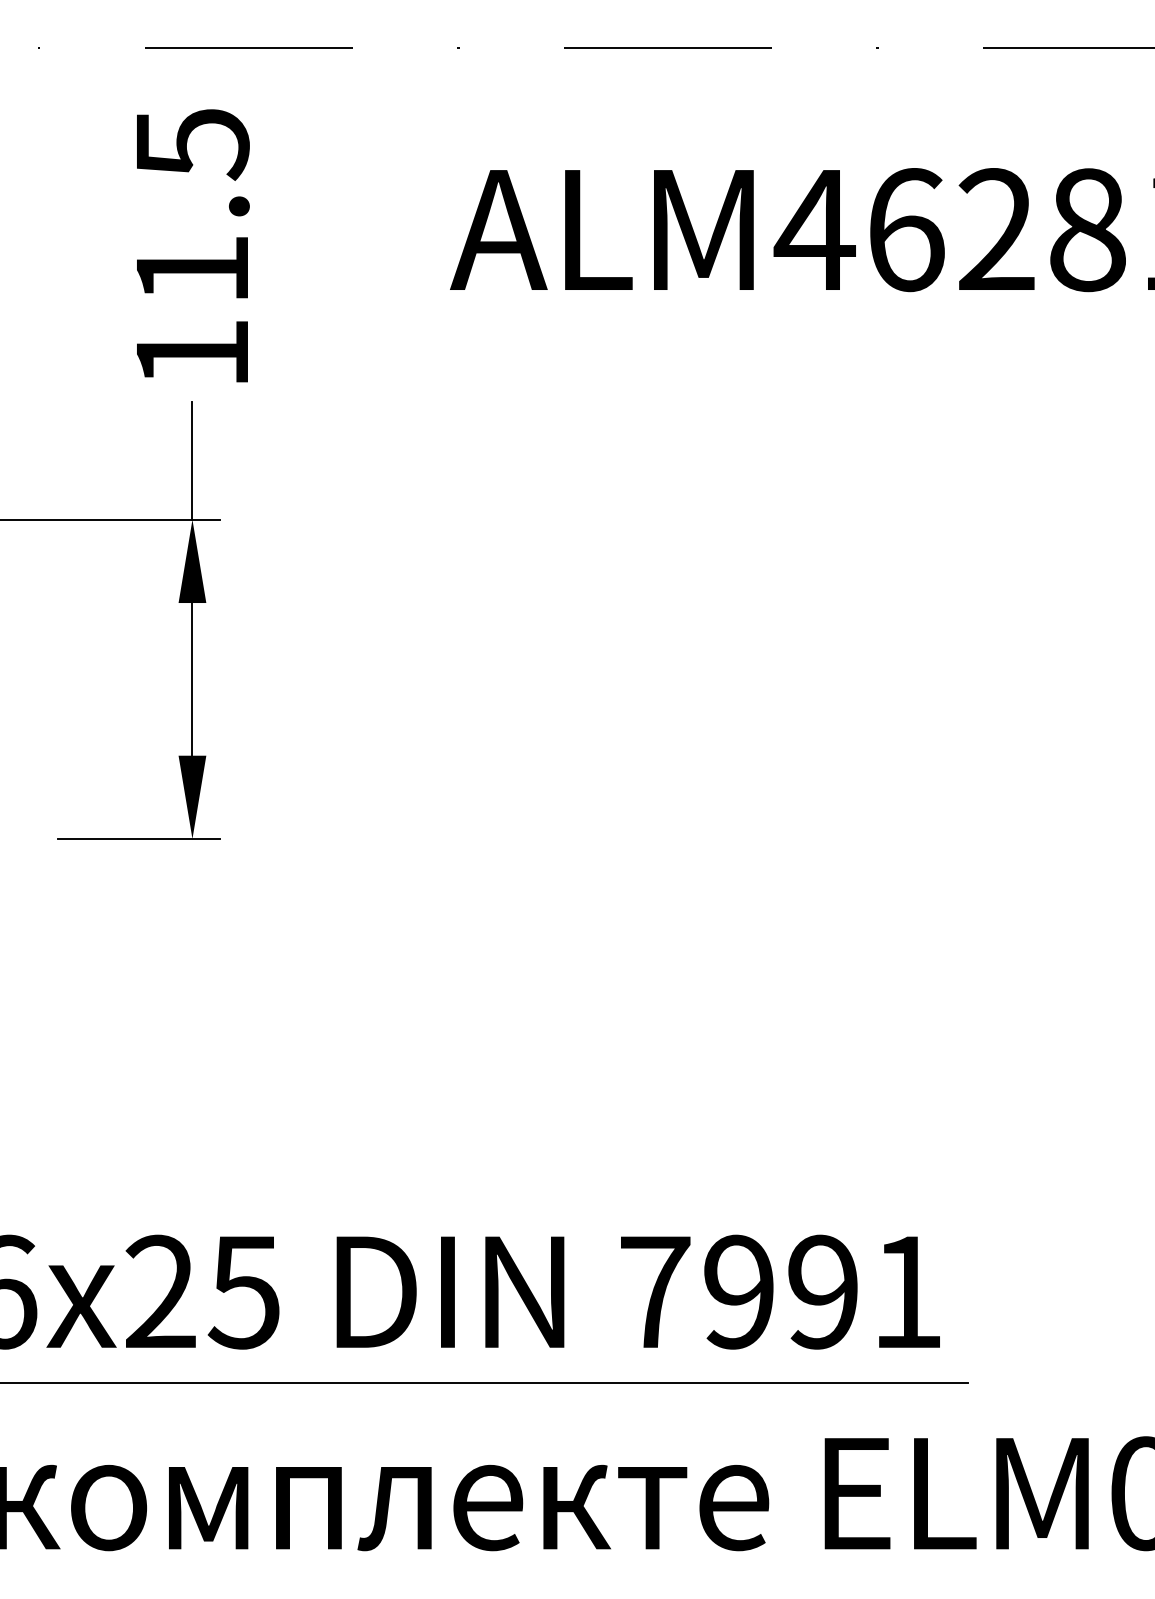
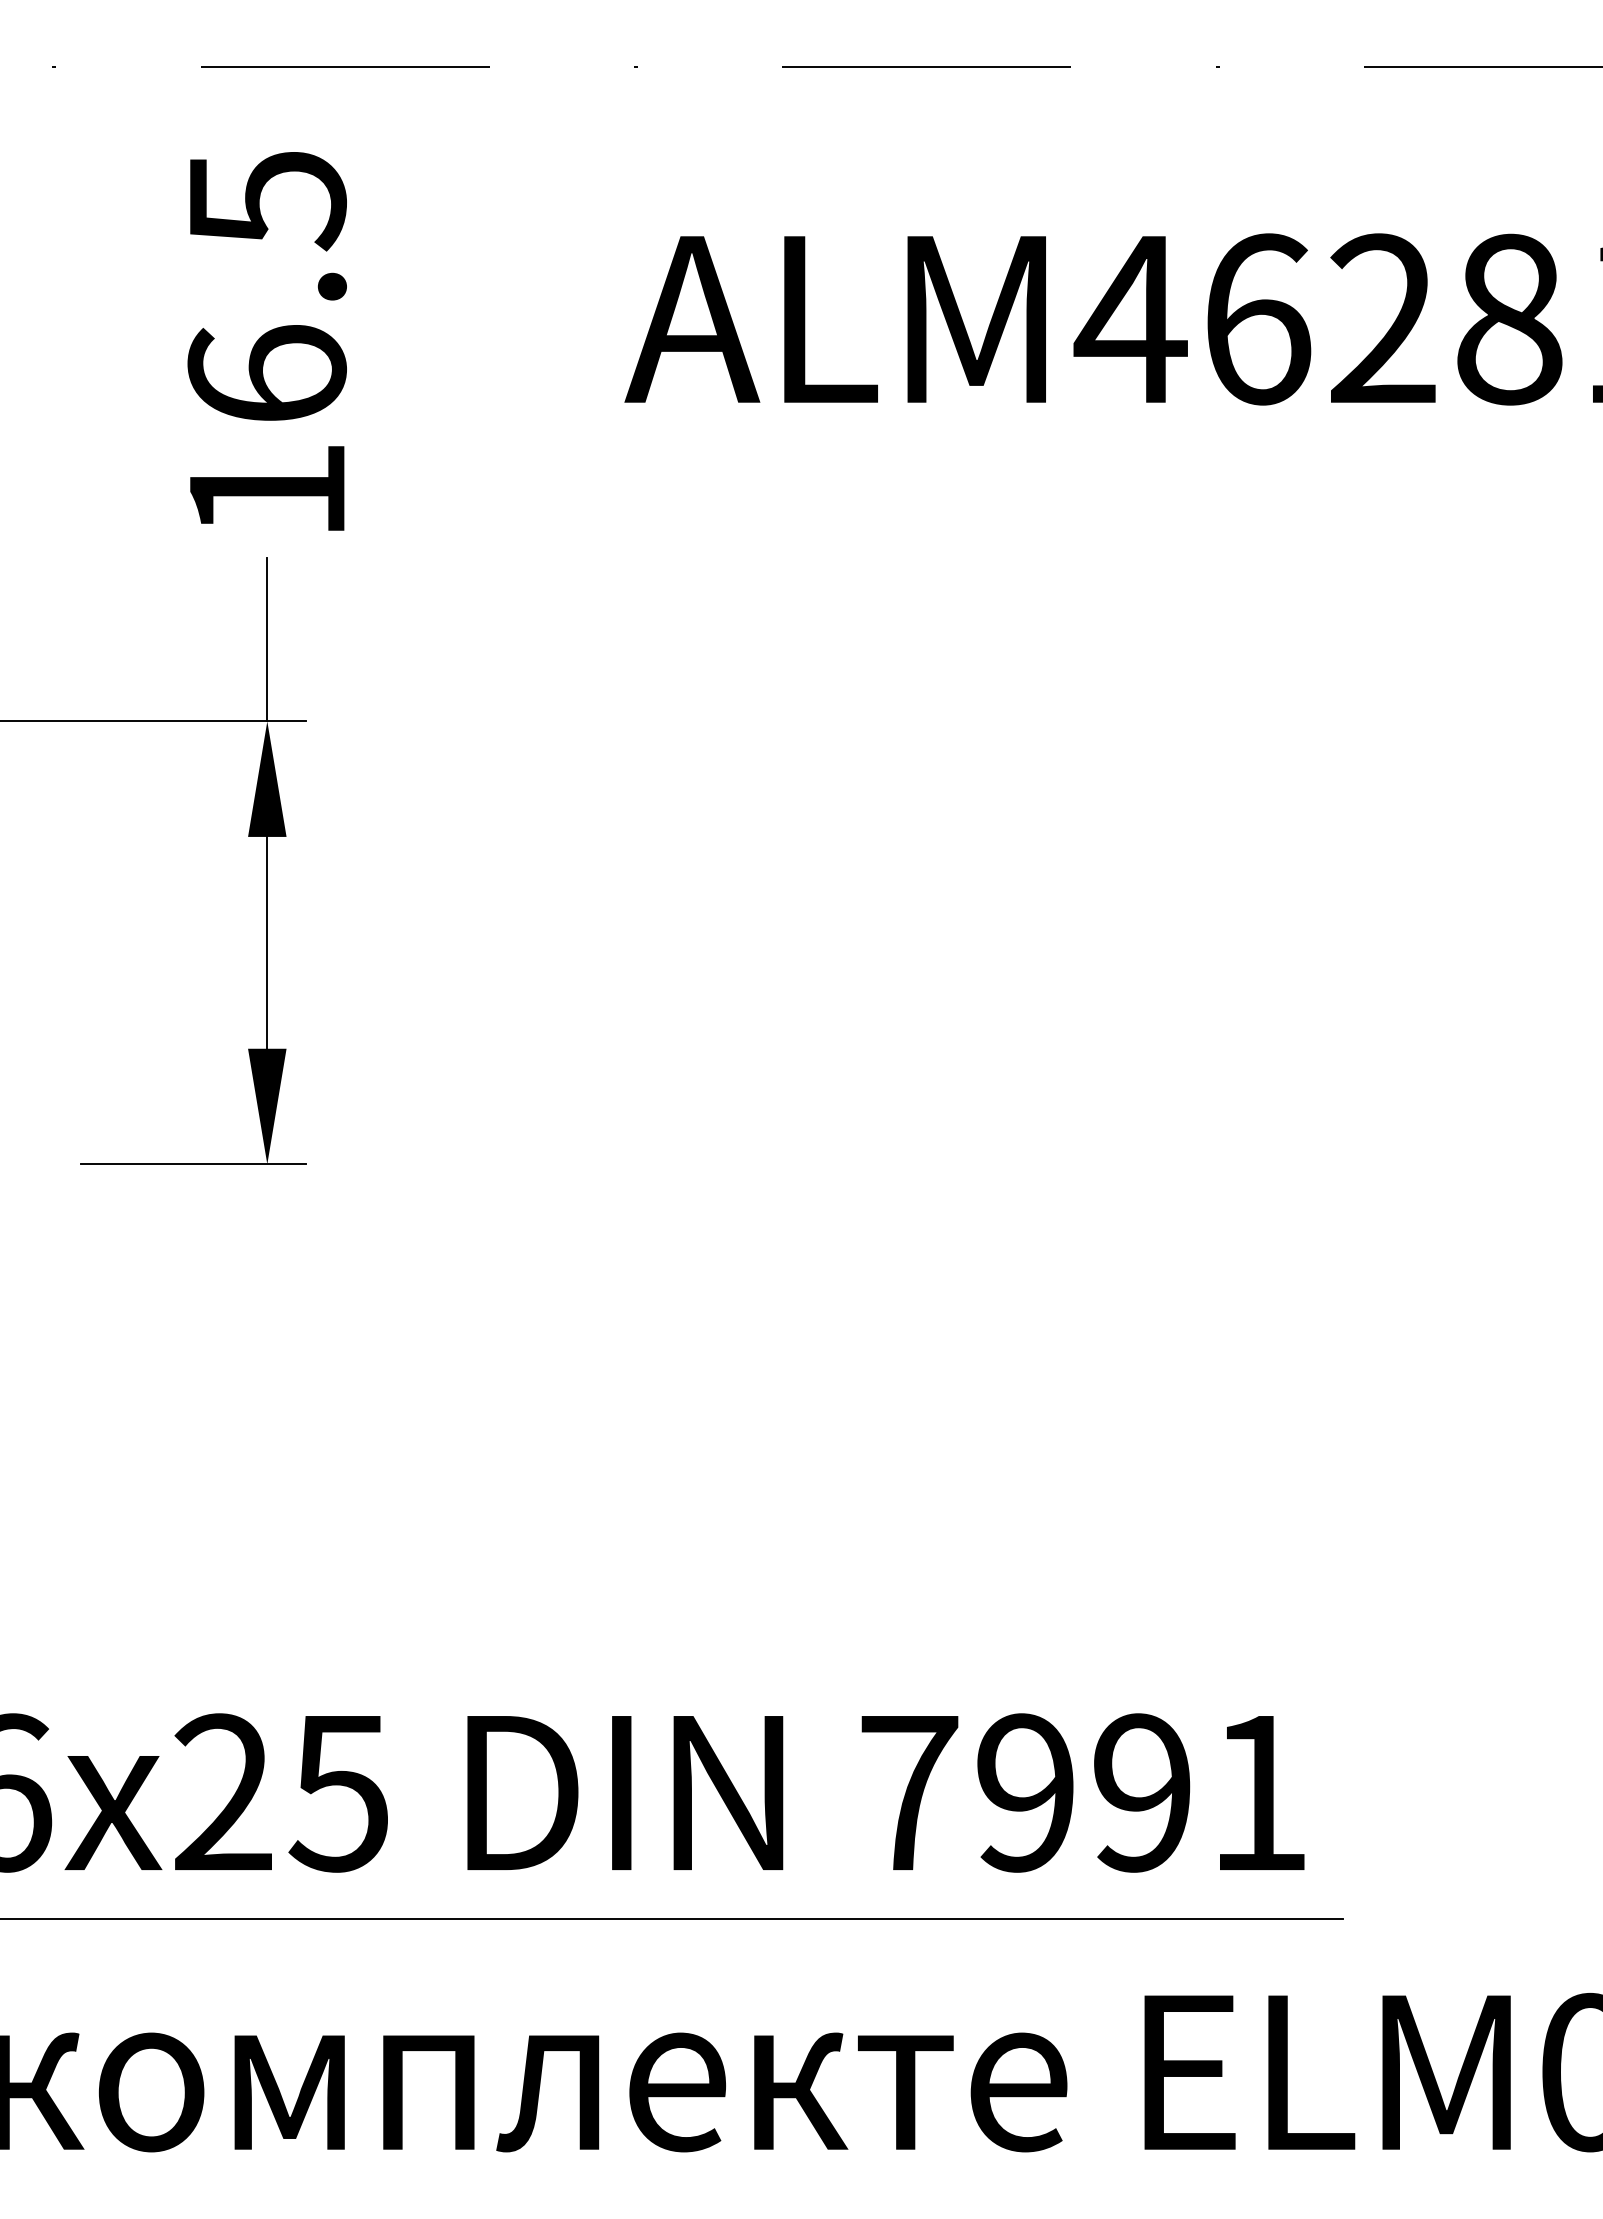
text: (191, 268) -> (266, 372), 11.5 -> 16.5

